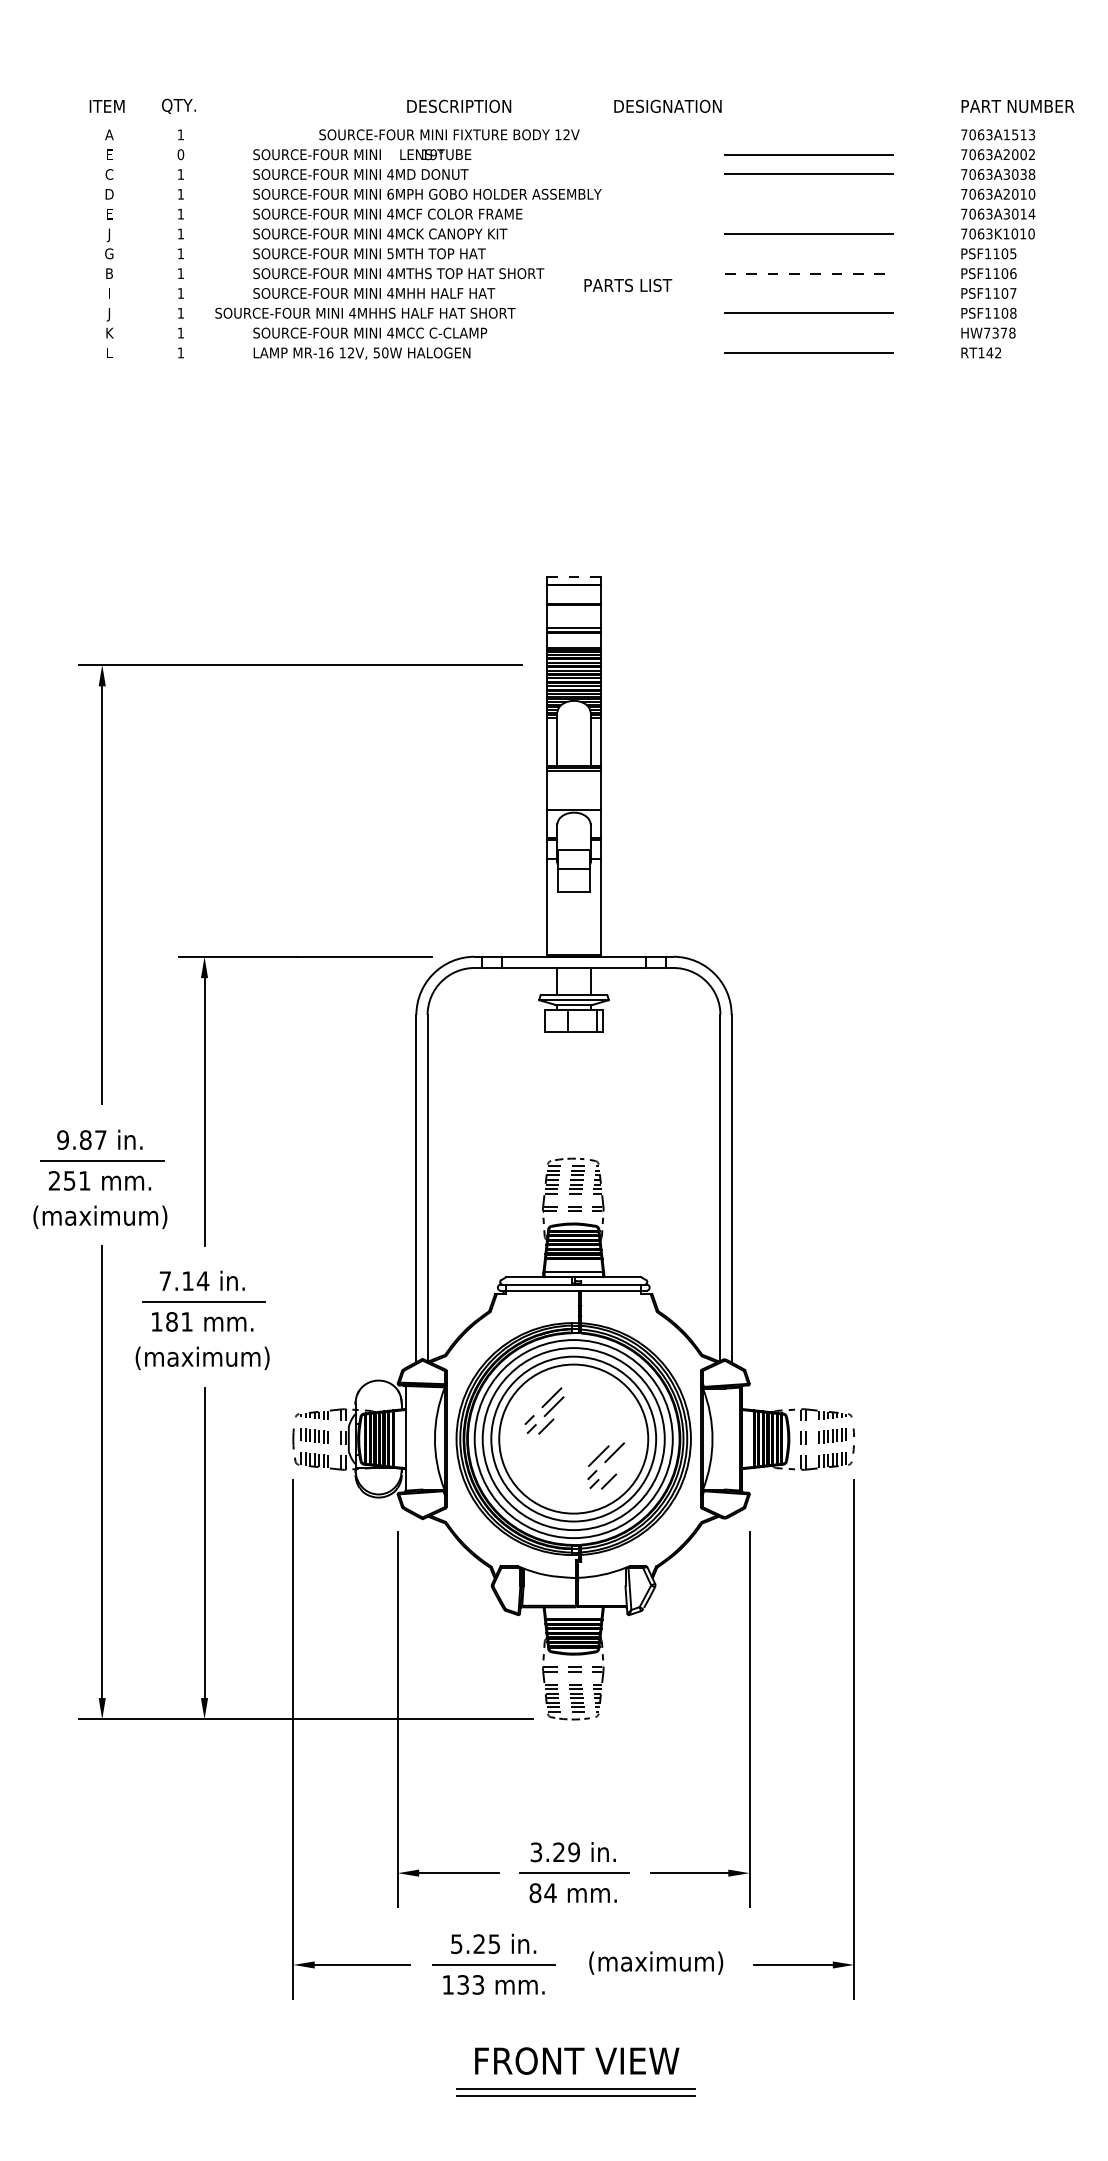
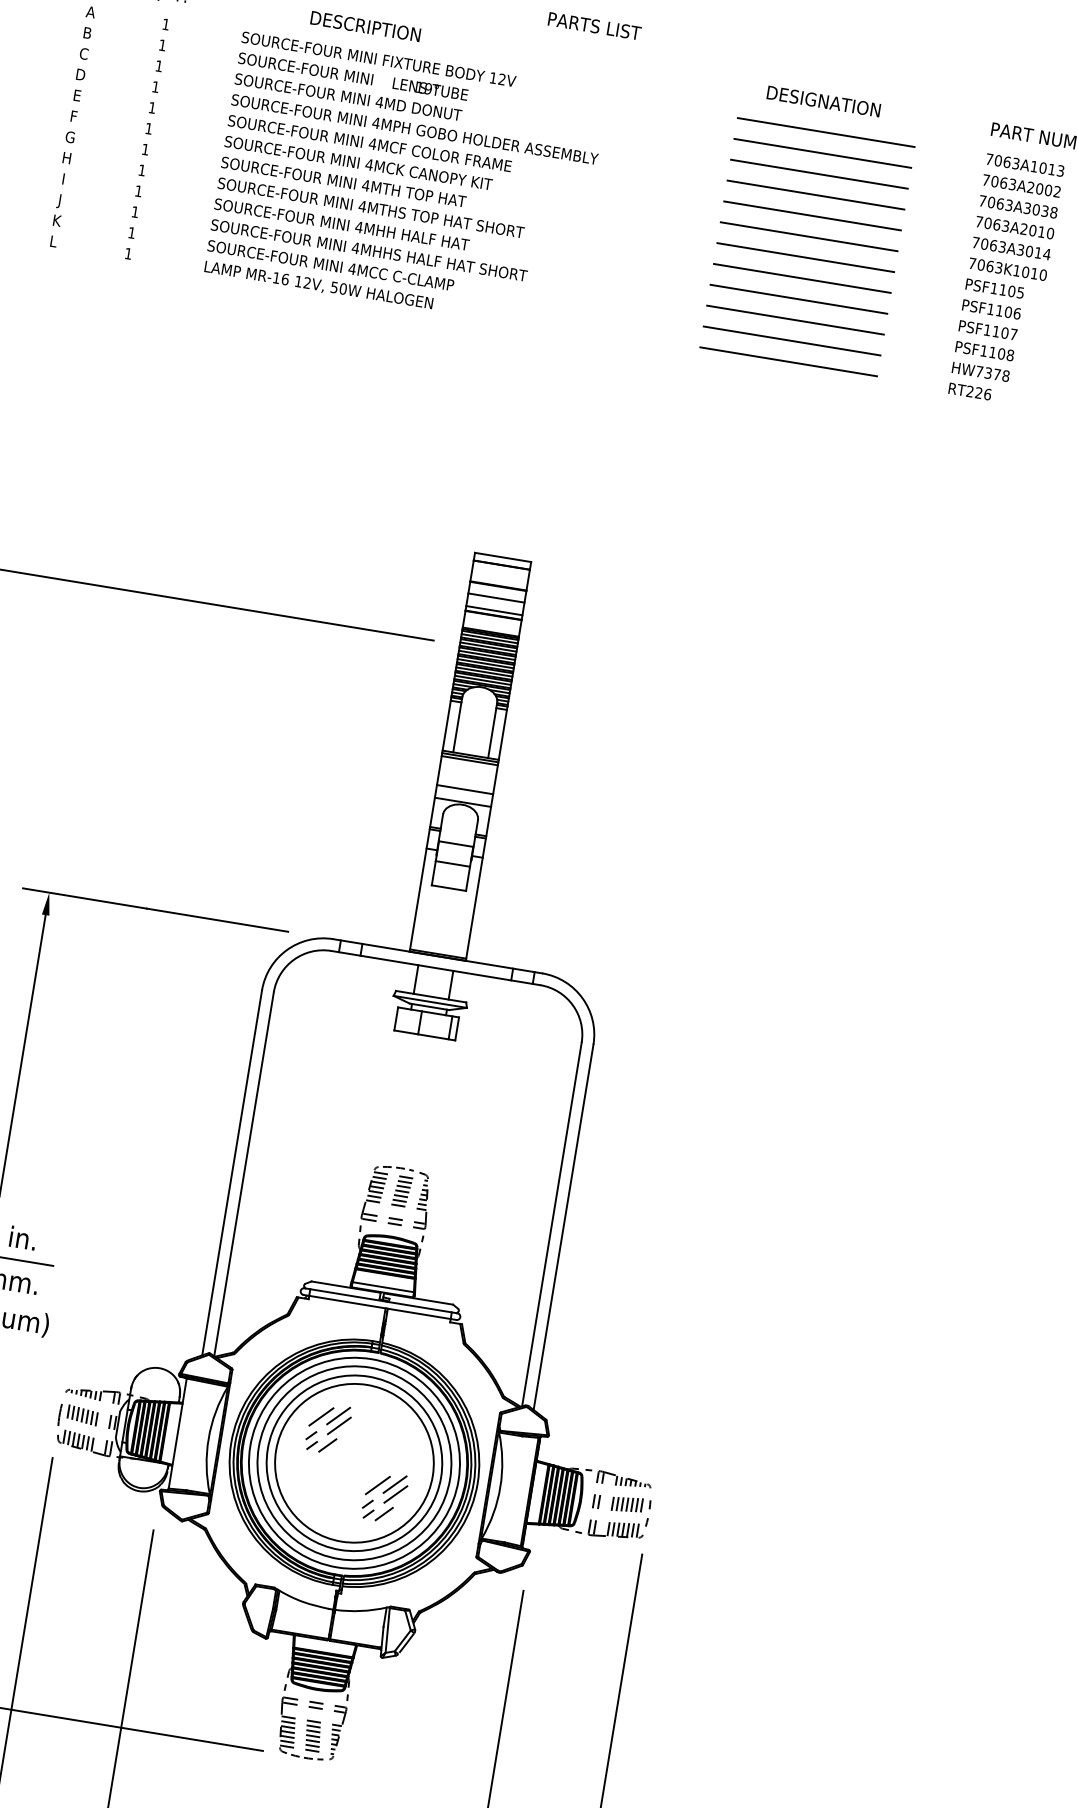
text: (459, 105) -> (366, 25), moved
text: (667, 105) -> (823, 100), moved
text: (449, 134) -> (379, 59), moved
line: (808, 134) -> (825, 132), added
text: (1015, 134) -> (1043, 167), 7063A1513 -> 7063A1013
text: (109, 154) -> (87, 32), E -> B
text: (180, 154) -> (162, 45), 0 -> 1
text: (390, 193) -> (376, 122), 6MPH -> 4MPH
line: (808, 194) -> (815, 195), added
line: (808, 214) -> (812, 216), added
text: (108, 235) -> (72, 117), J -> F
text: (390, 253) -> (365, 185), 5MTH -> 4MTH
line: (808, 253) -> (805, 257), added
text: (109, 273) -> (67, 157), B -> H
line: (809, 273) -> (802, 278), dashed -> solid
text: (628, 284) -> (595, 25), moved
line: (808, 293) -> (798, 299), added
text: (365, 312) -> (369, 249), moved
line: (808, 333) -> (791, 341), added
text: (989, 352) -> (978, 392), RT142 -> RT226
line: (574, 577) -> (503, 557), dashed -> solid
line: (573, 616) -> (495, 598), added
line: (573, 798) -> (464, 789), added
line: (535, 1400) -> (320, 1416), added
line: (616, 1461) -> (395, 1494), added

